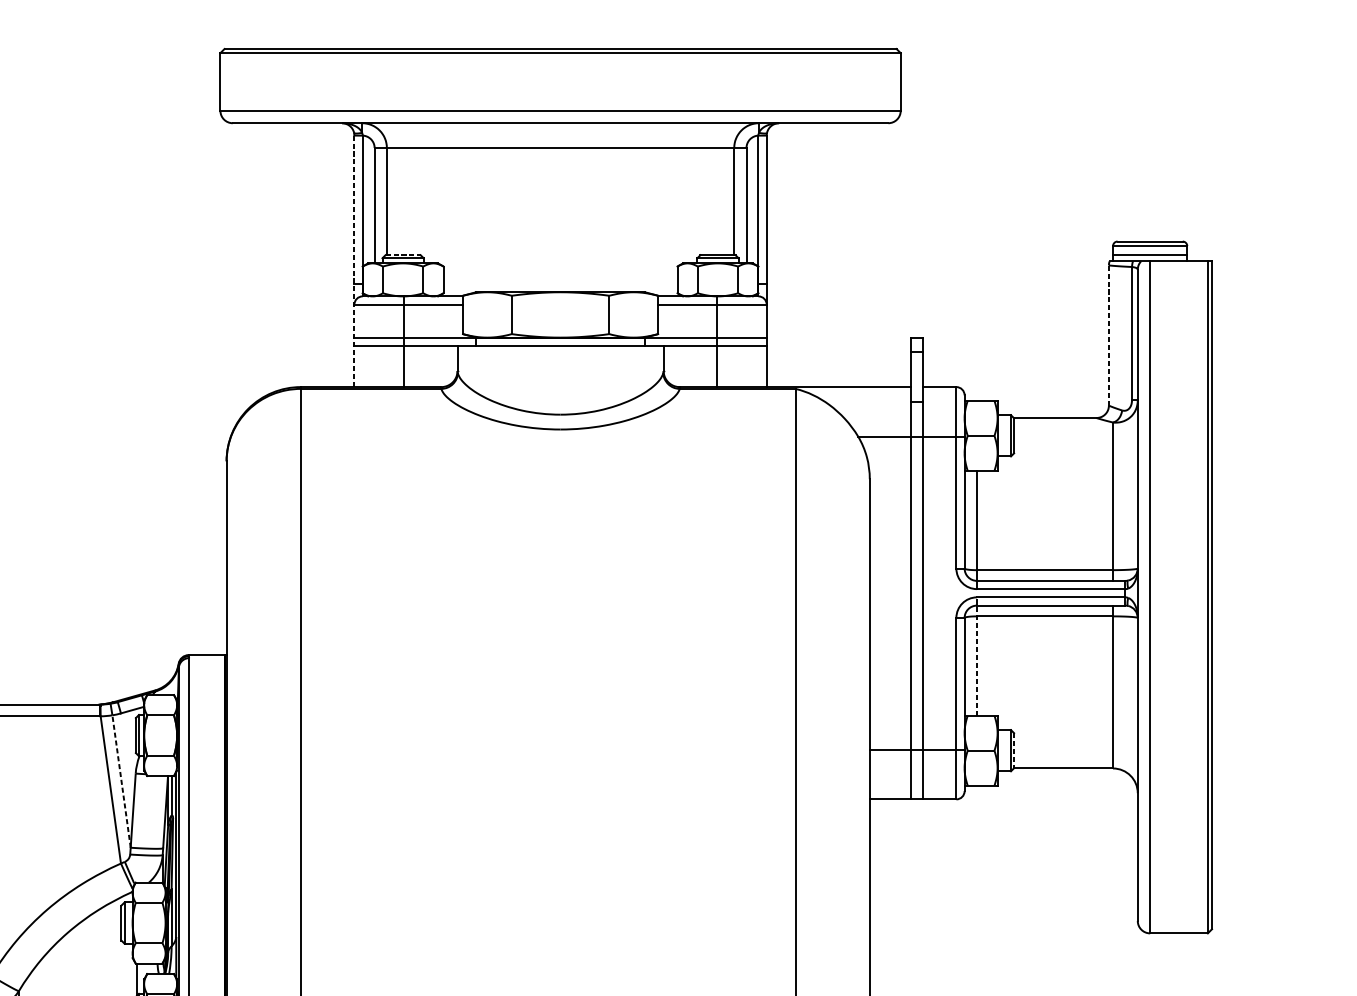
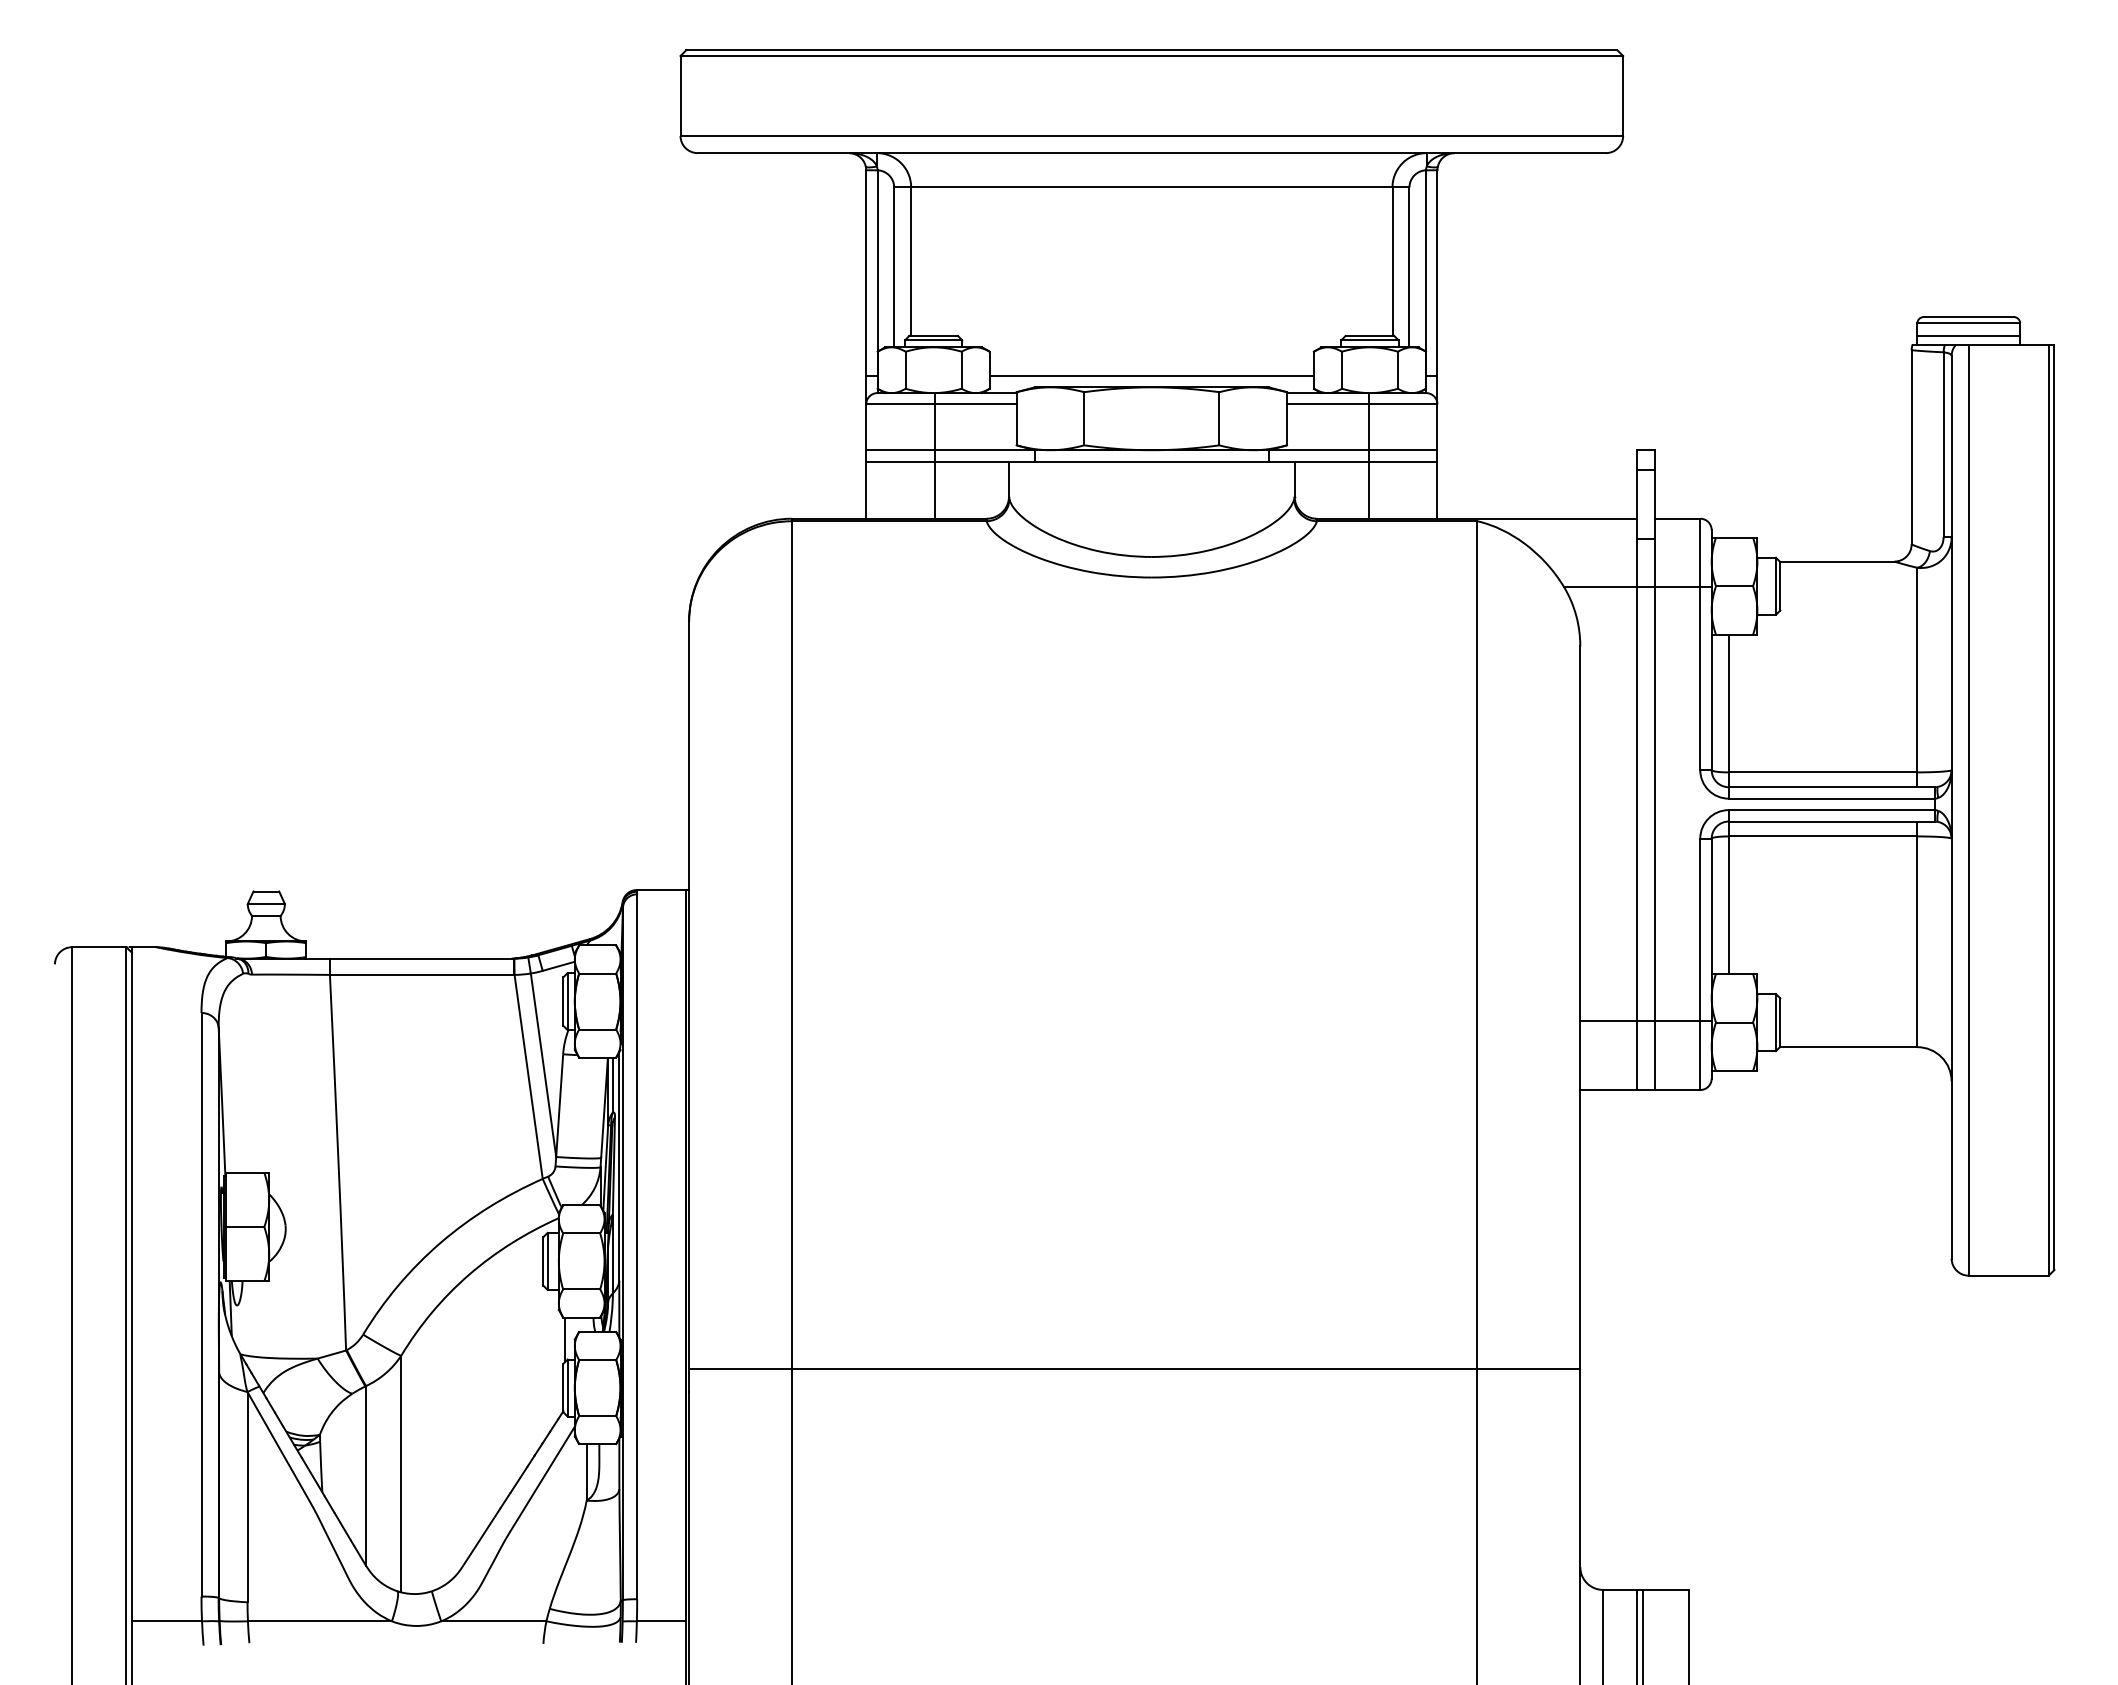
line: (403, 254) -> (934, 335), dashed -> solid
line: (354, 262) -> (866, 345), dashed -> solid
line: (560, 283) -> (1151, 375), added
line: (1108, 334) -> (1911, 446), dashed -> solid
line: (976, 656) -> (1728, 892), dashed -> solid
line: (1014, 751) -> (1780, 1023), dashed -> solid
line: (121, 781) -> (543, 1065), dashed -> solid

